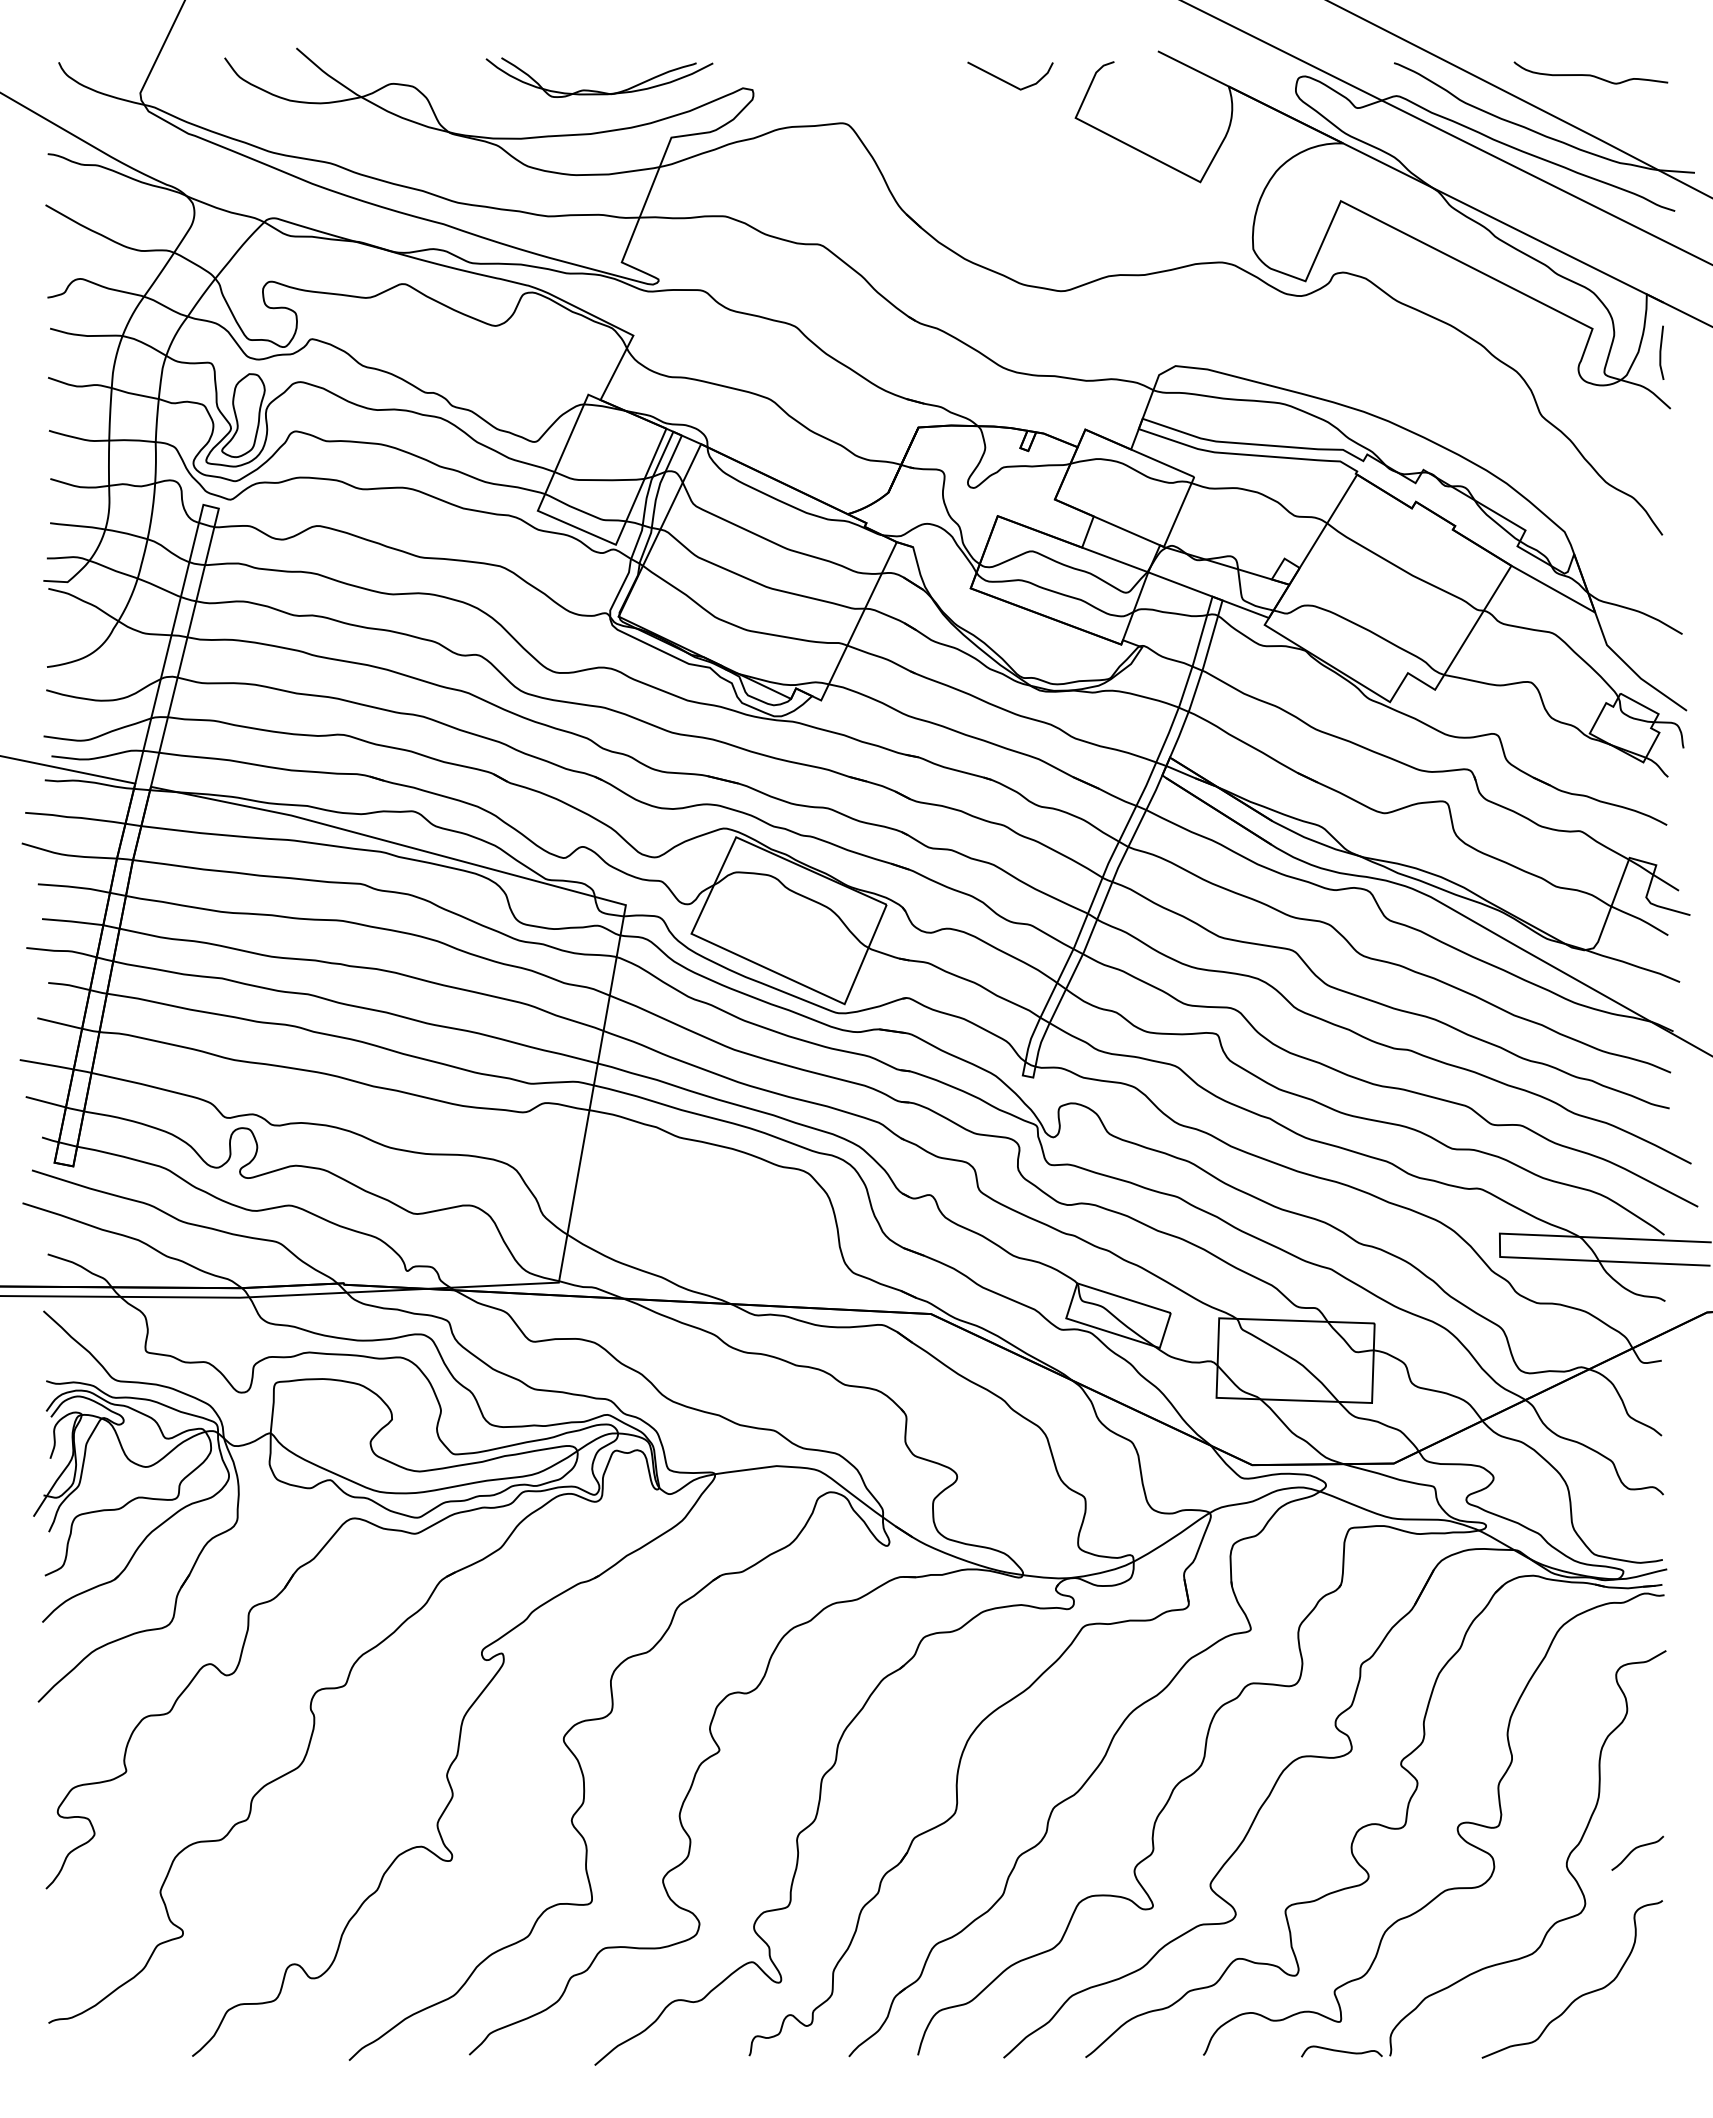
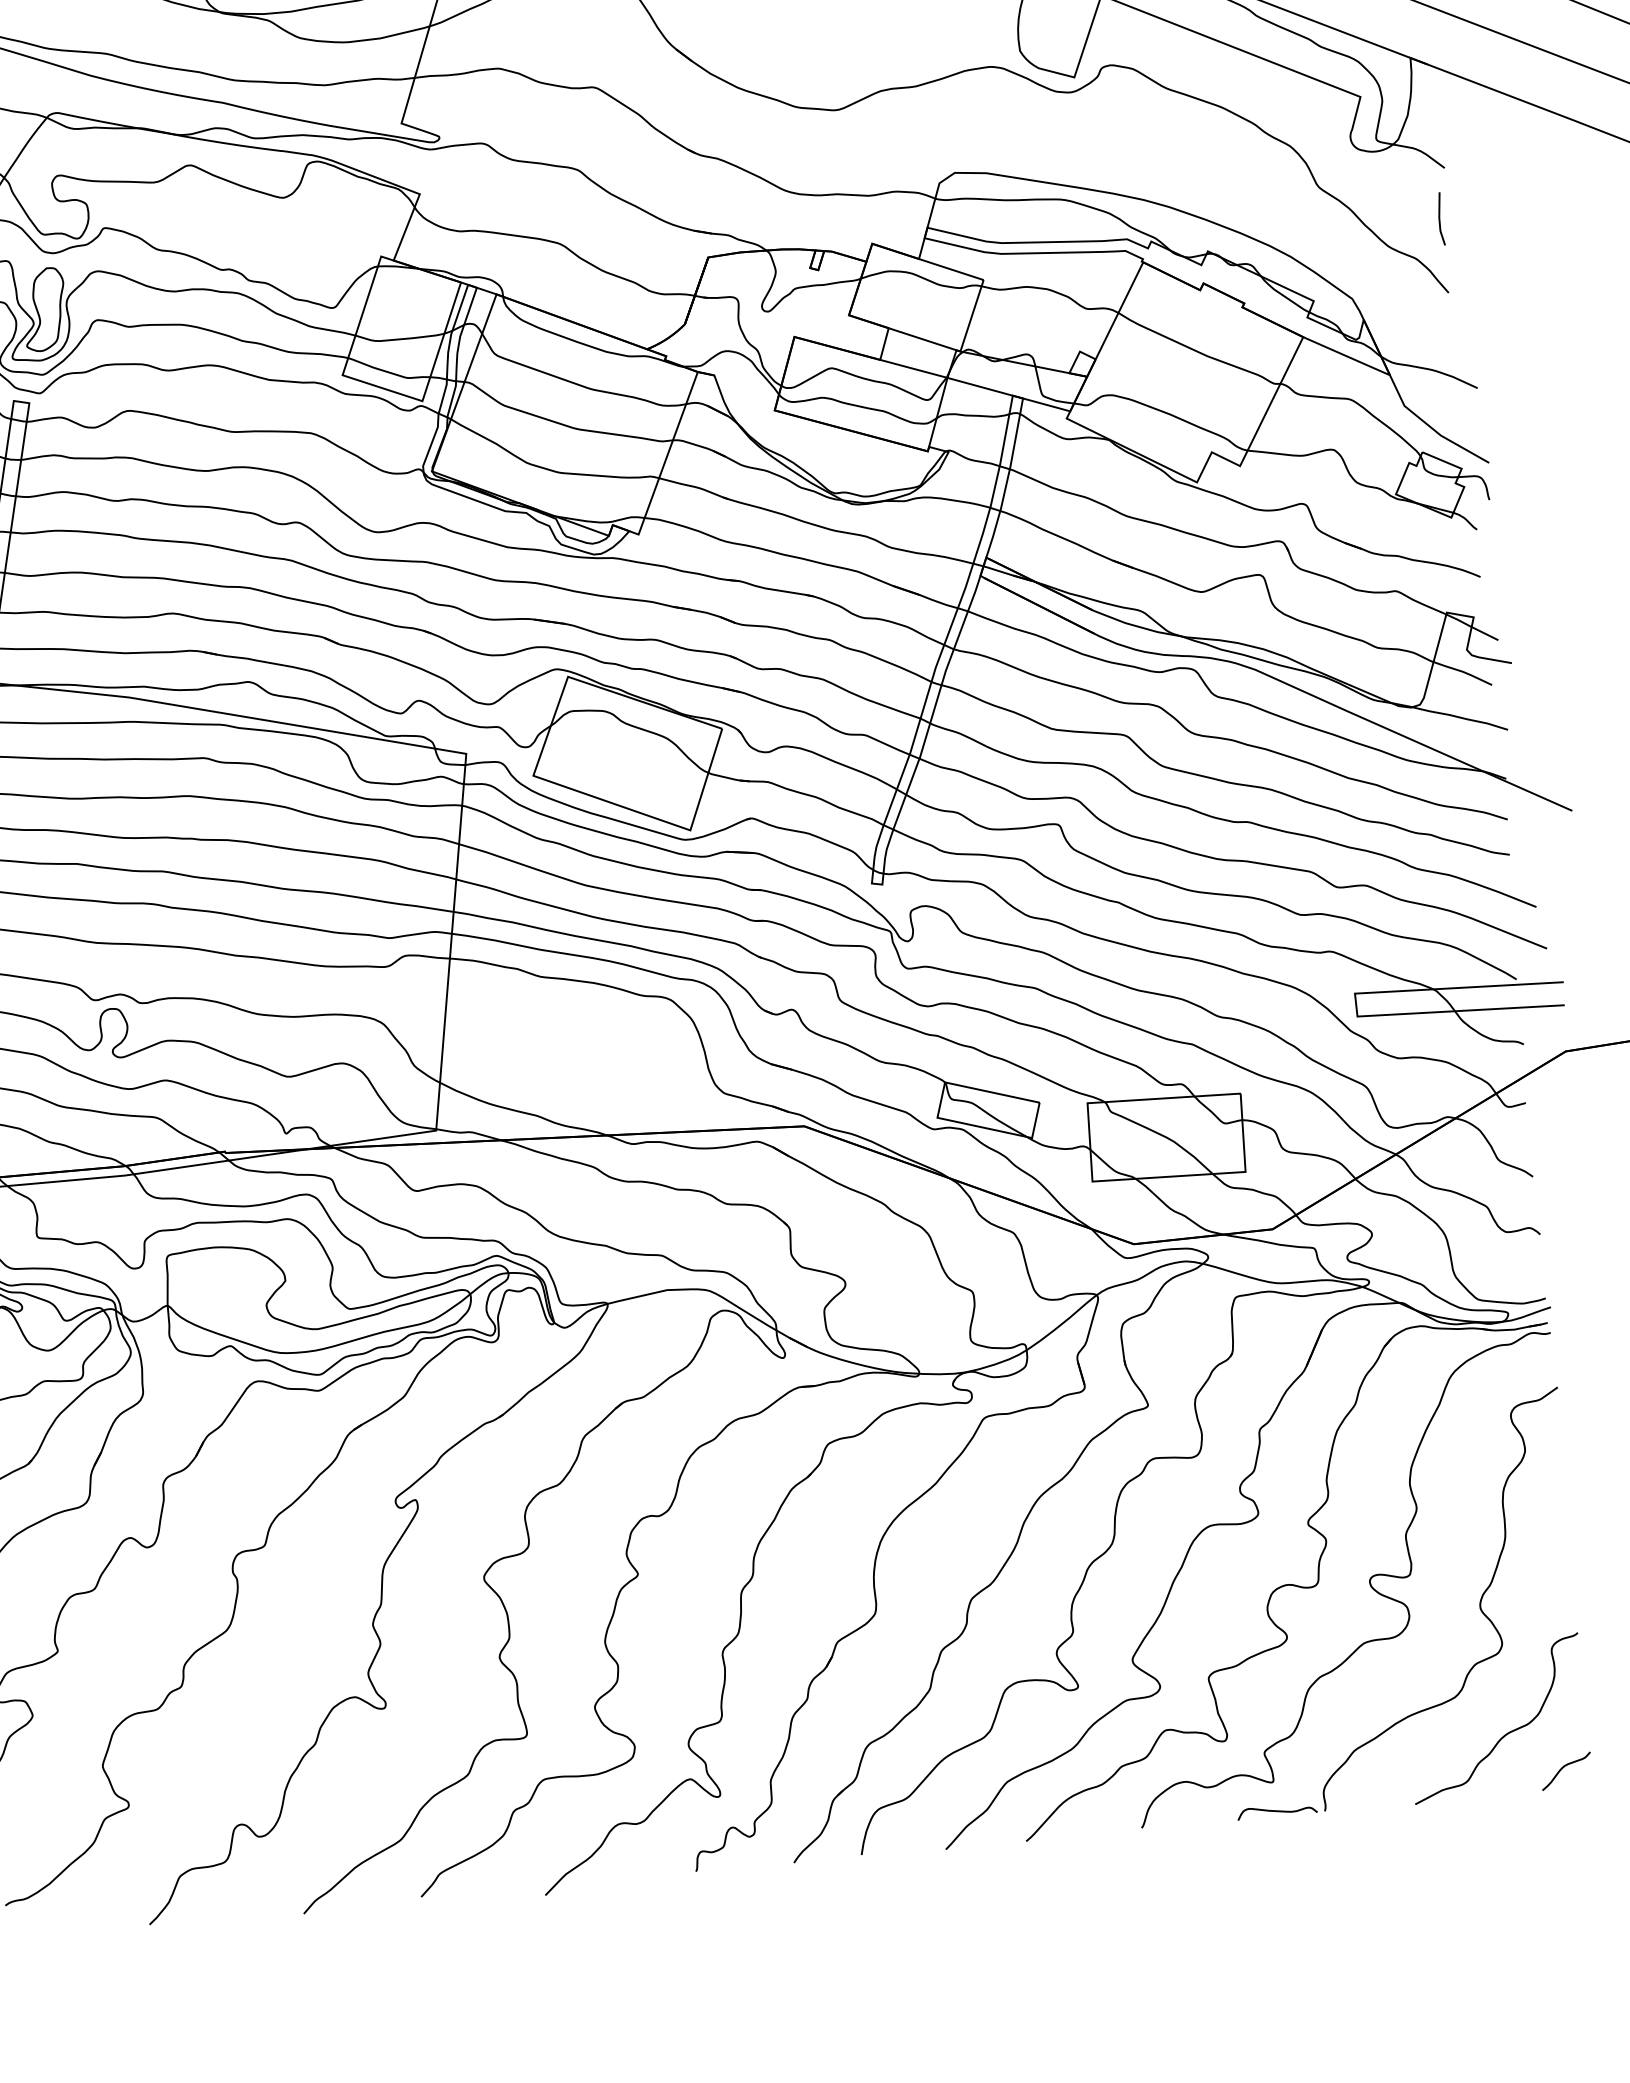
line: (1661, 352) -> (1440, 218), moved
curve: (1635, 1849) -> (1563, 1767), moved

